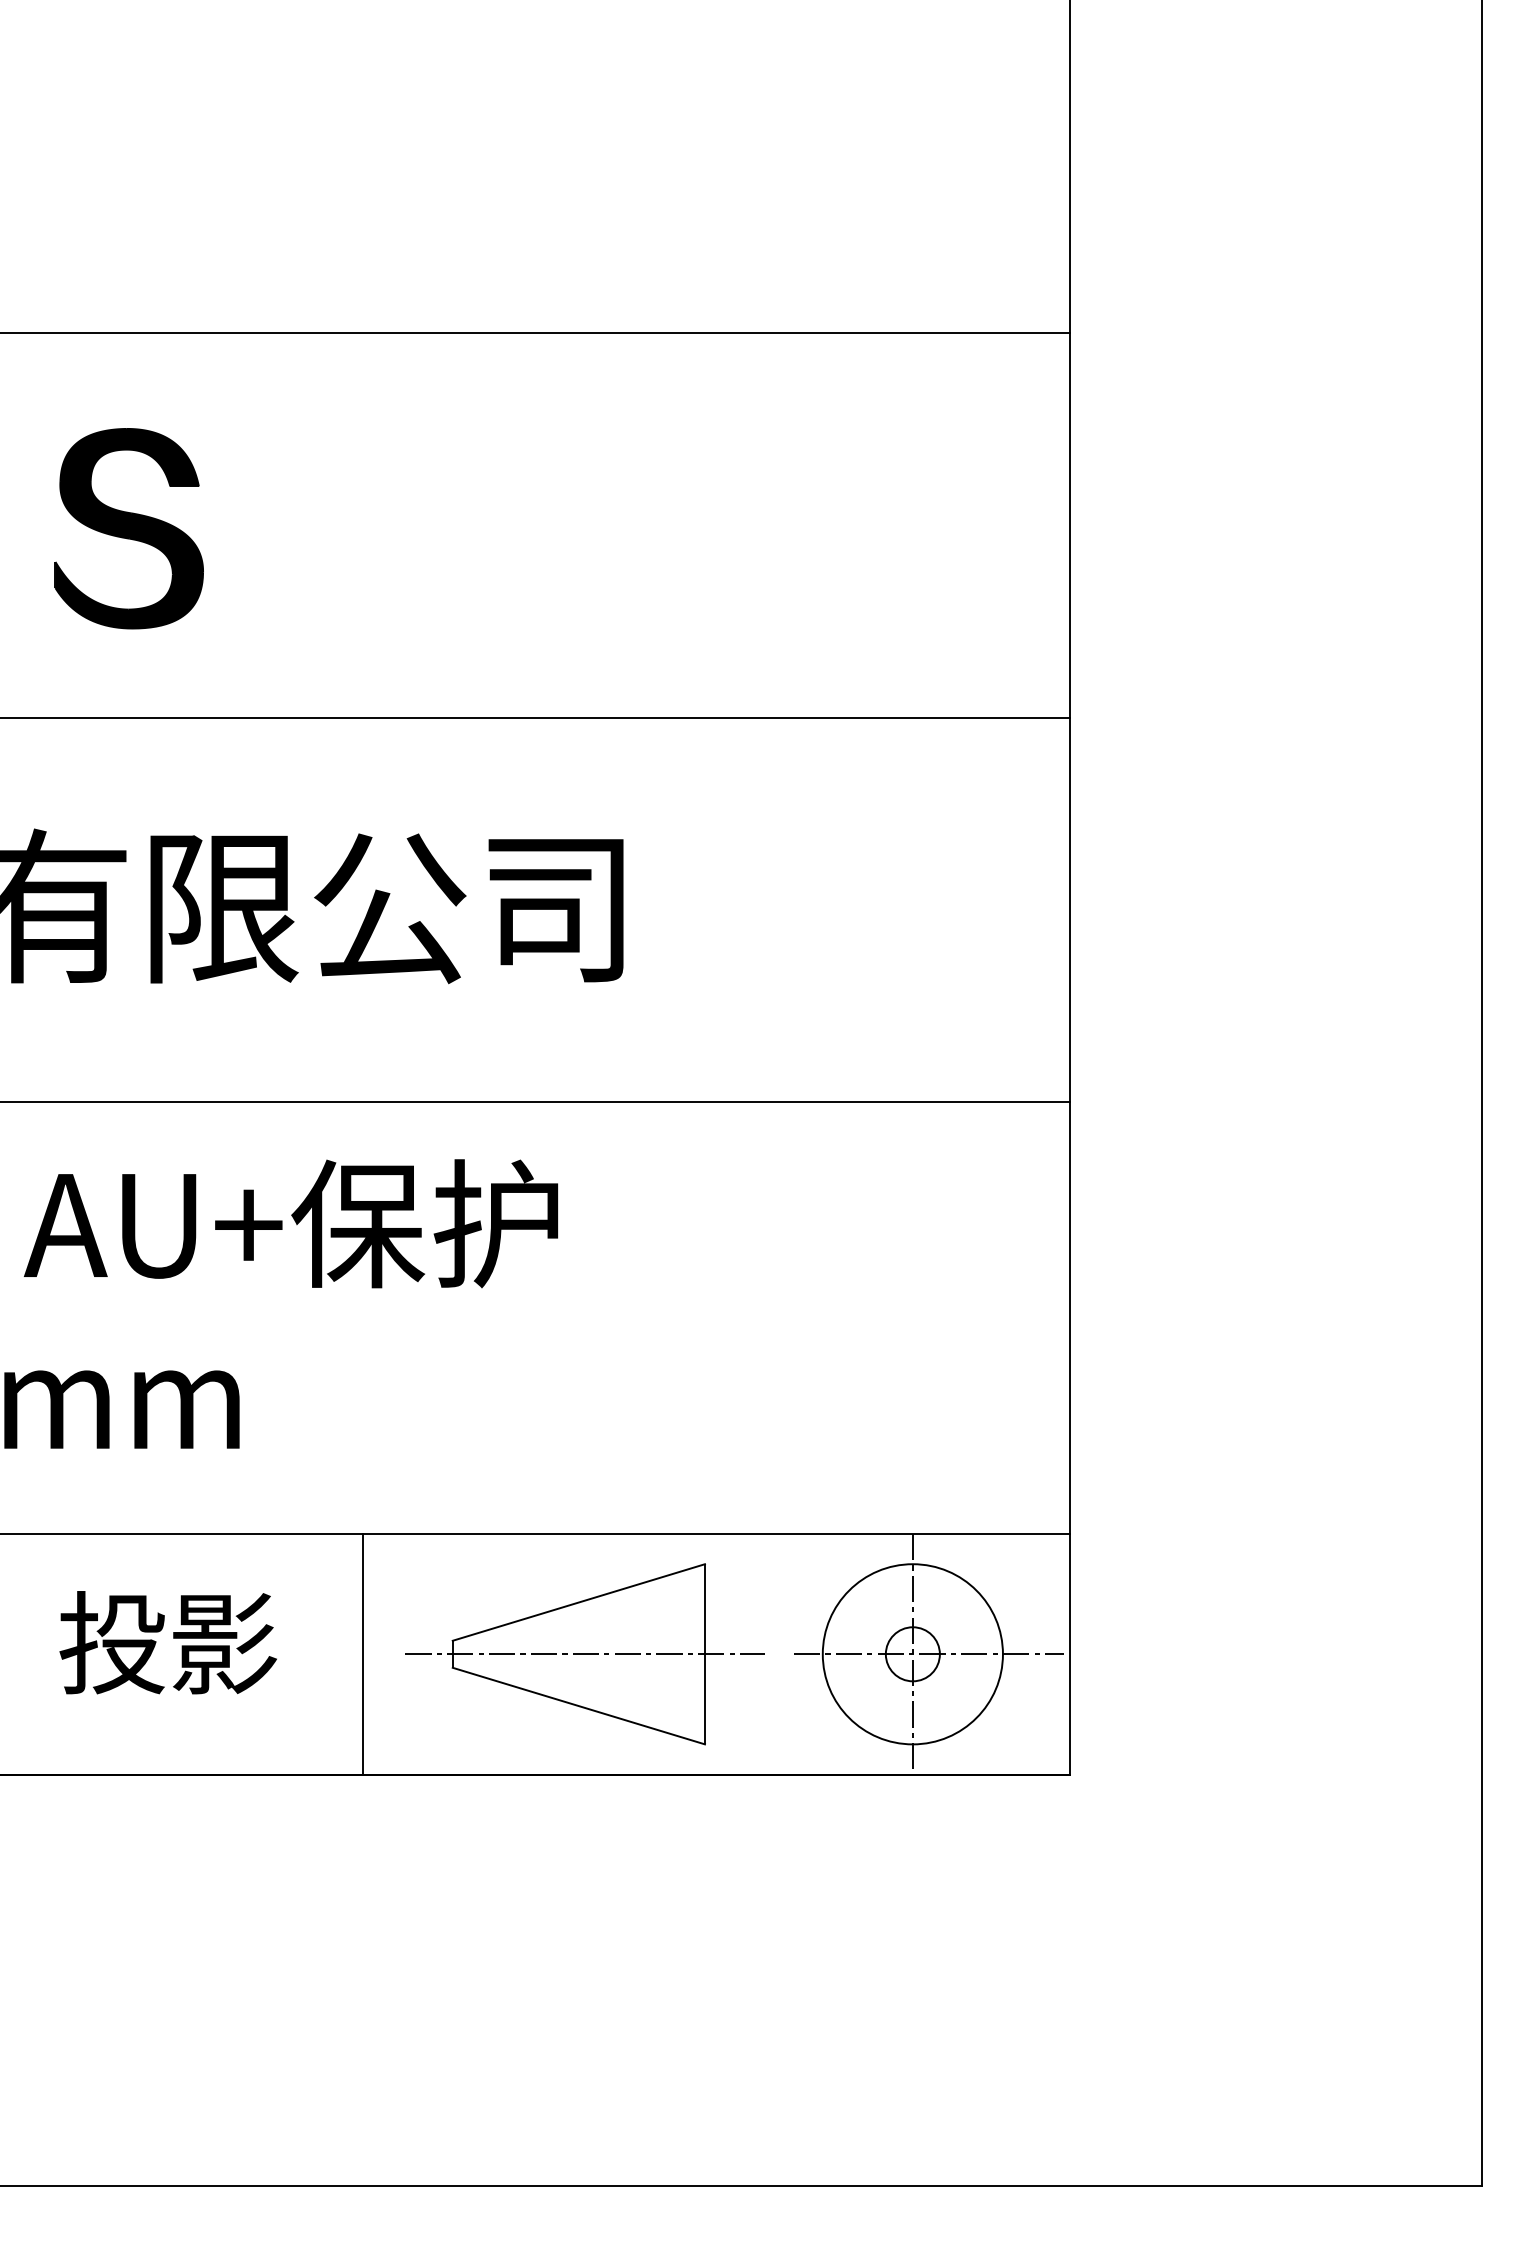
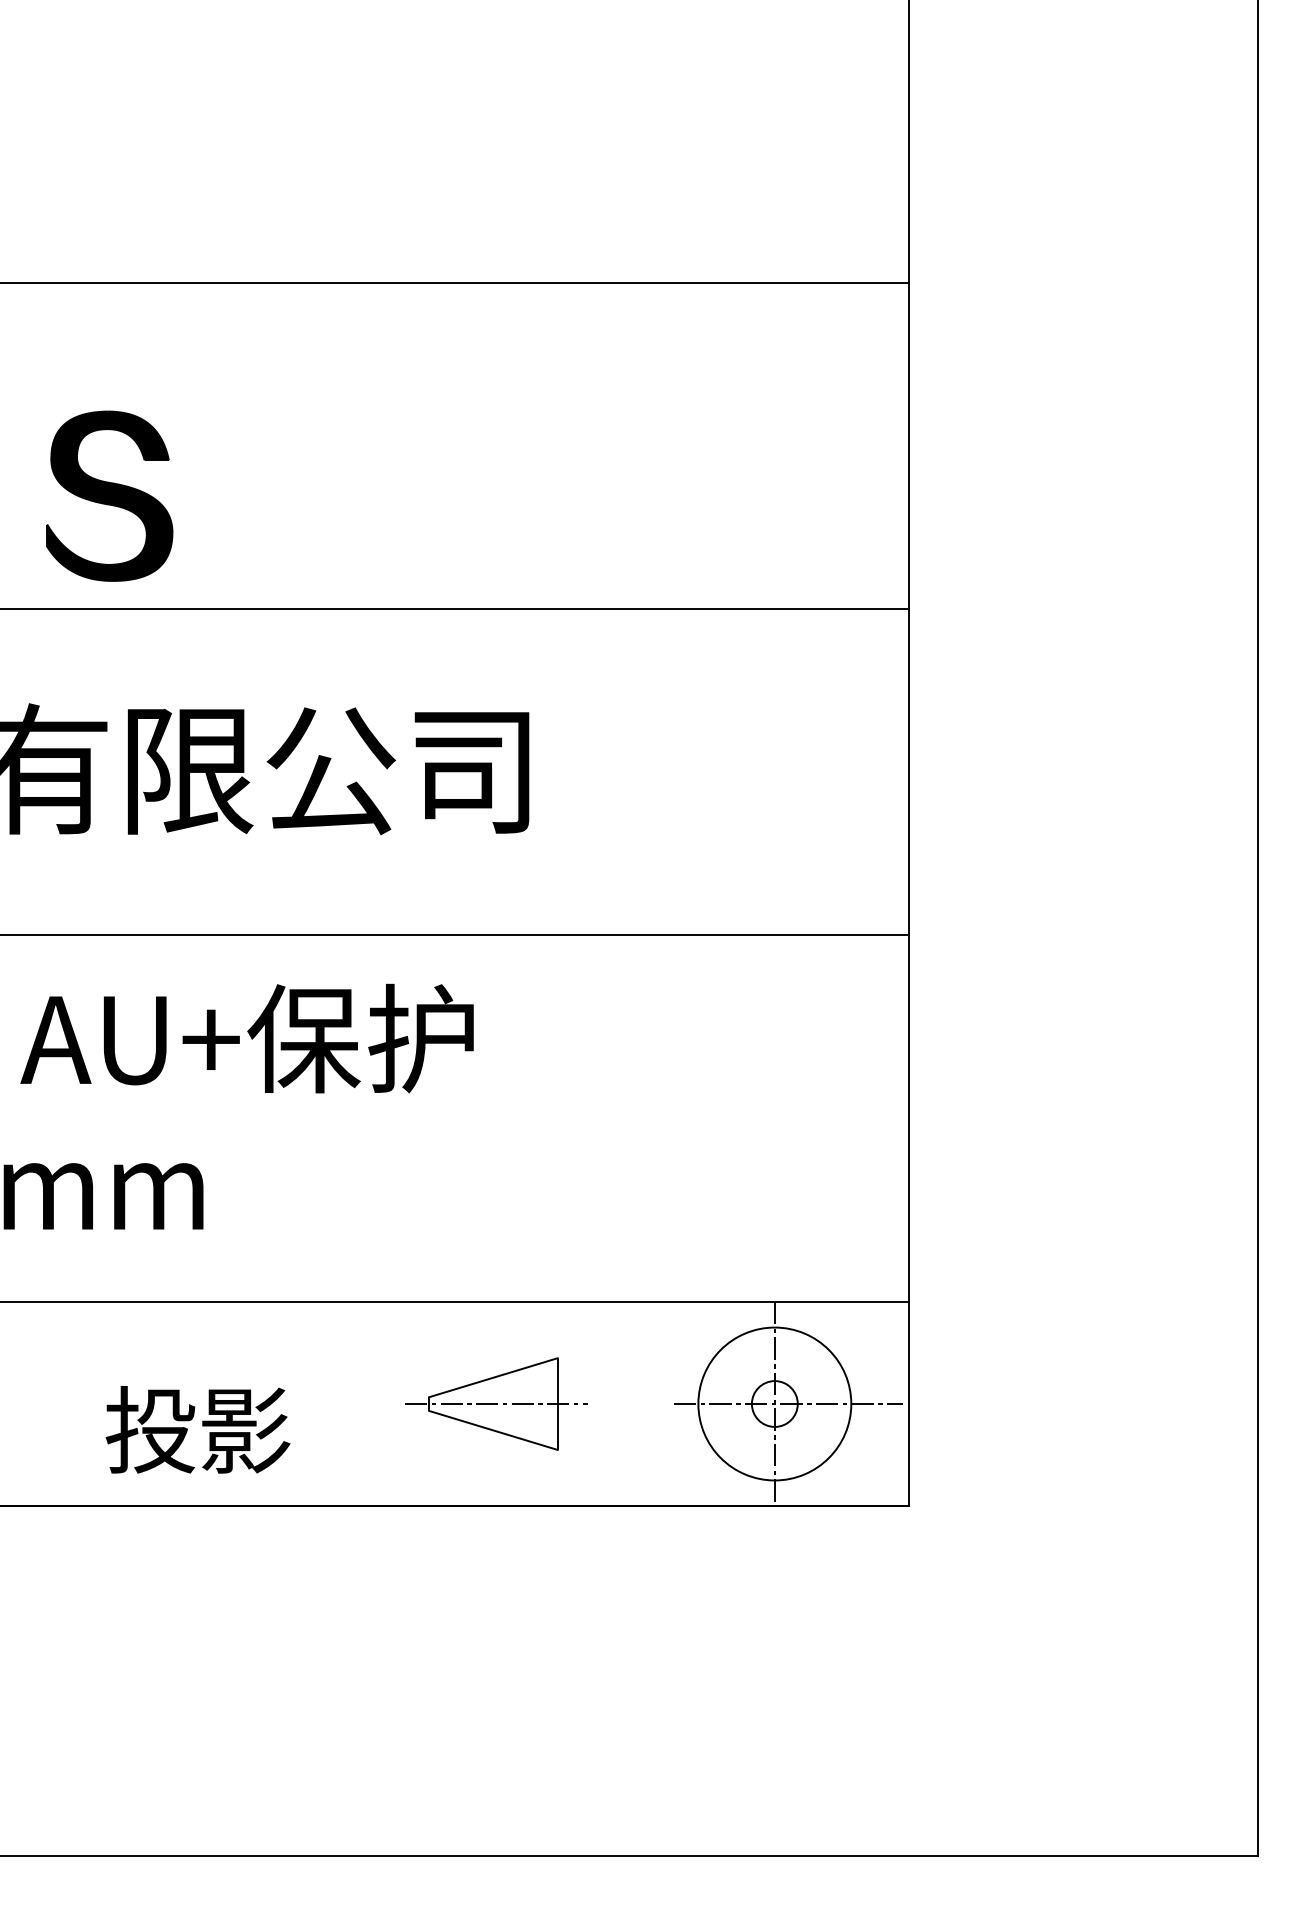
part: (128, 528) -> (109, 496), moved
text: (167, 1642) -> (197, 1429), moved
line: (362, 1654) -> (307, 1404), removed
part: (584, 1654) -> (496, 1404), size x0.6

